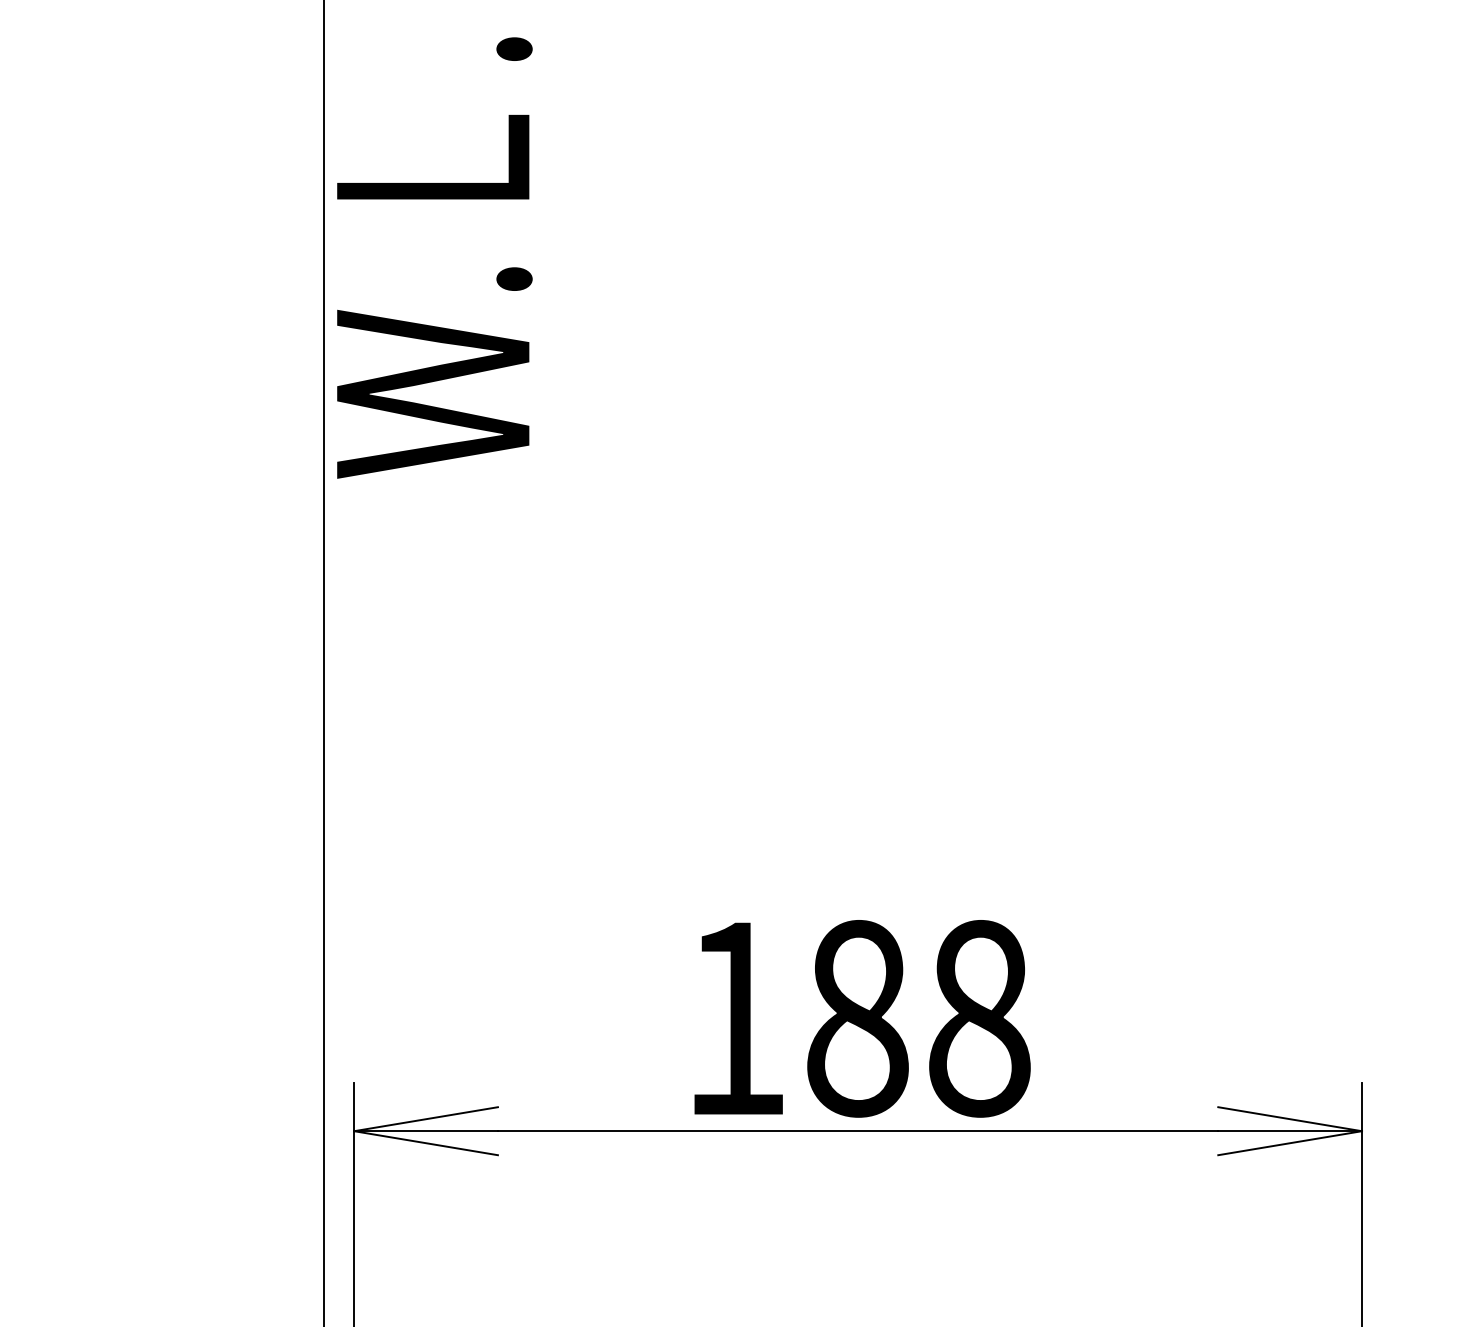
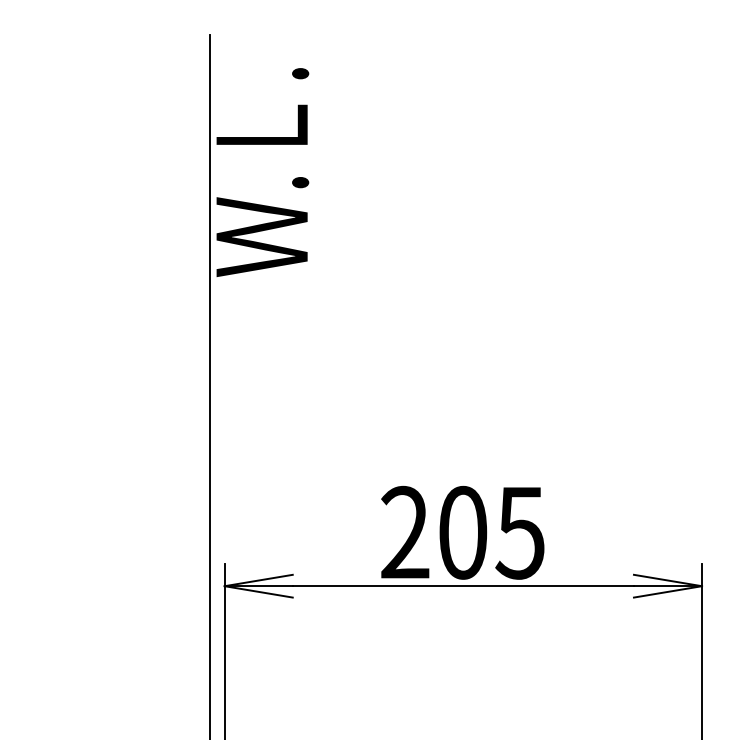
text: (858, 1017) -> (463, 532), 188 -> 205

